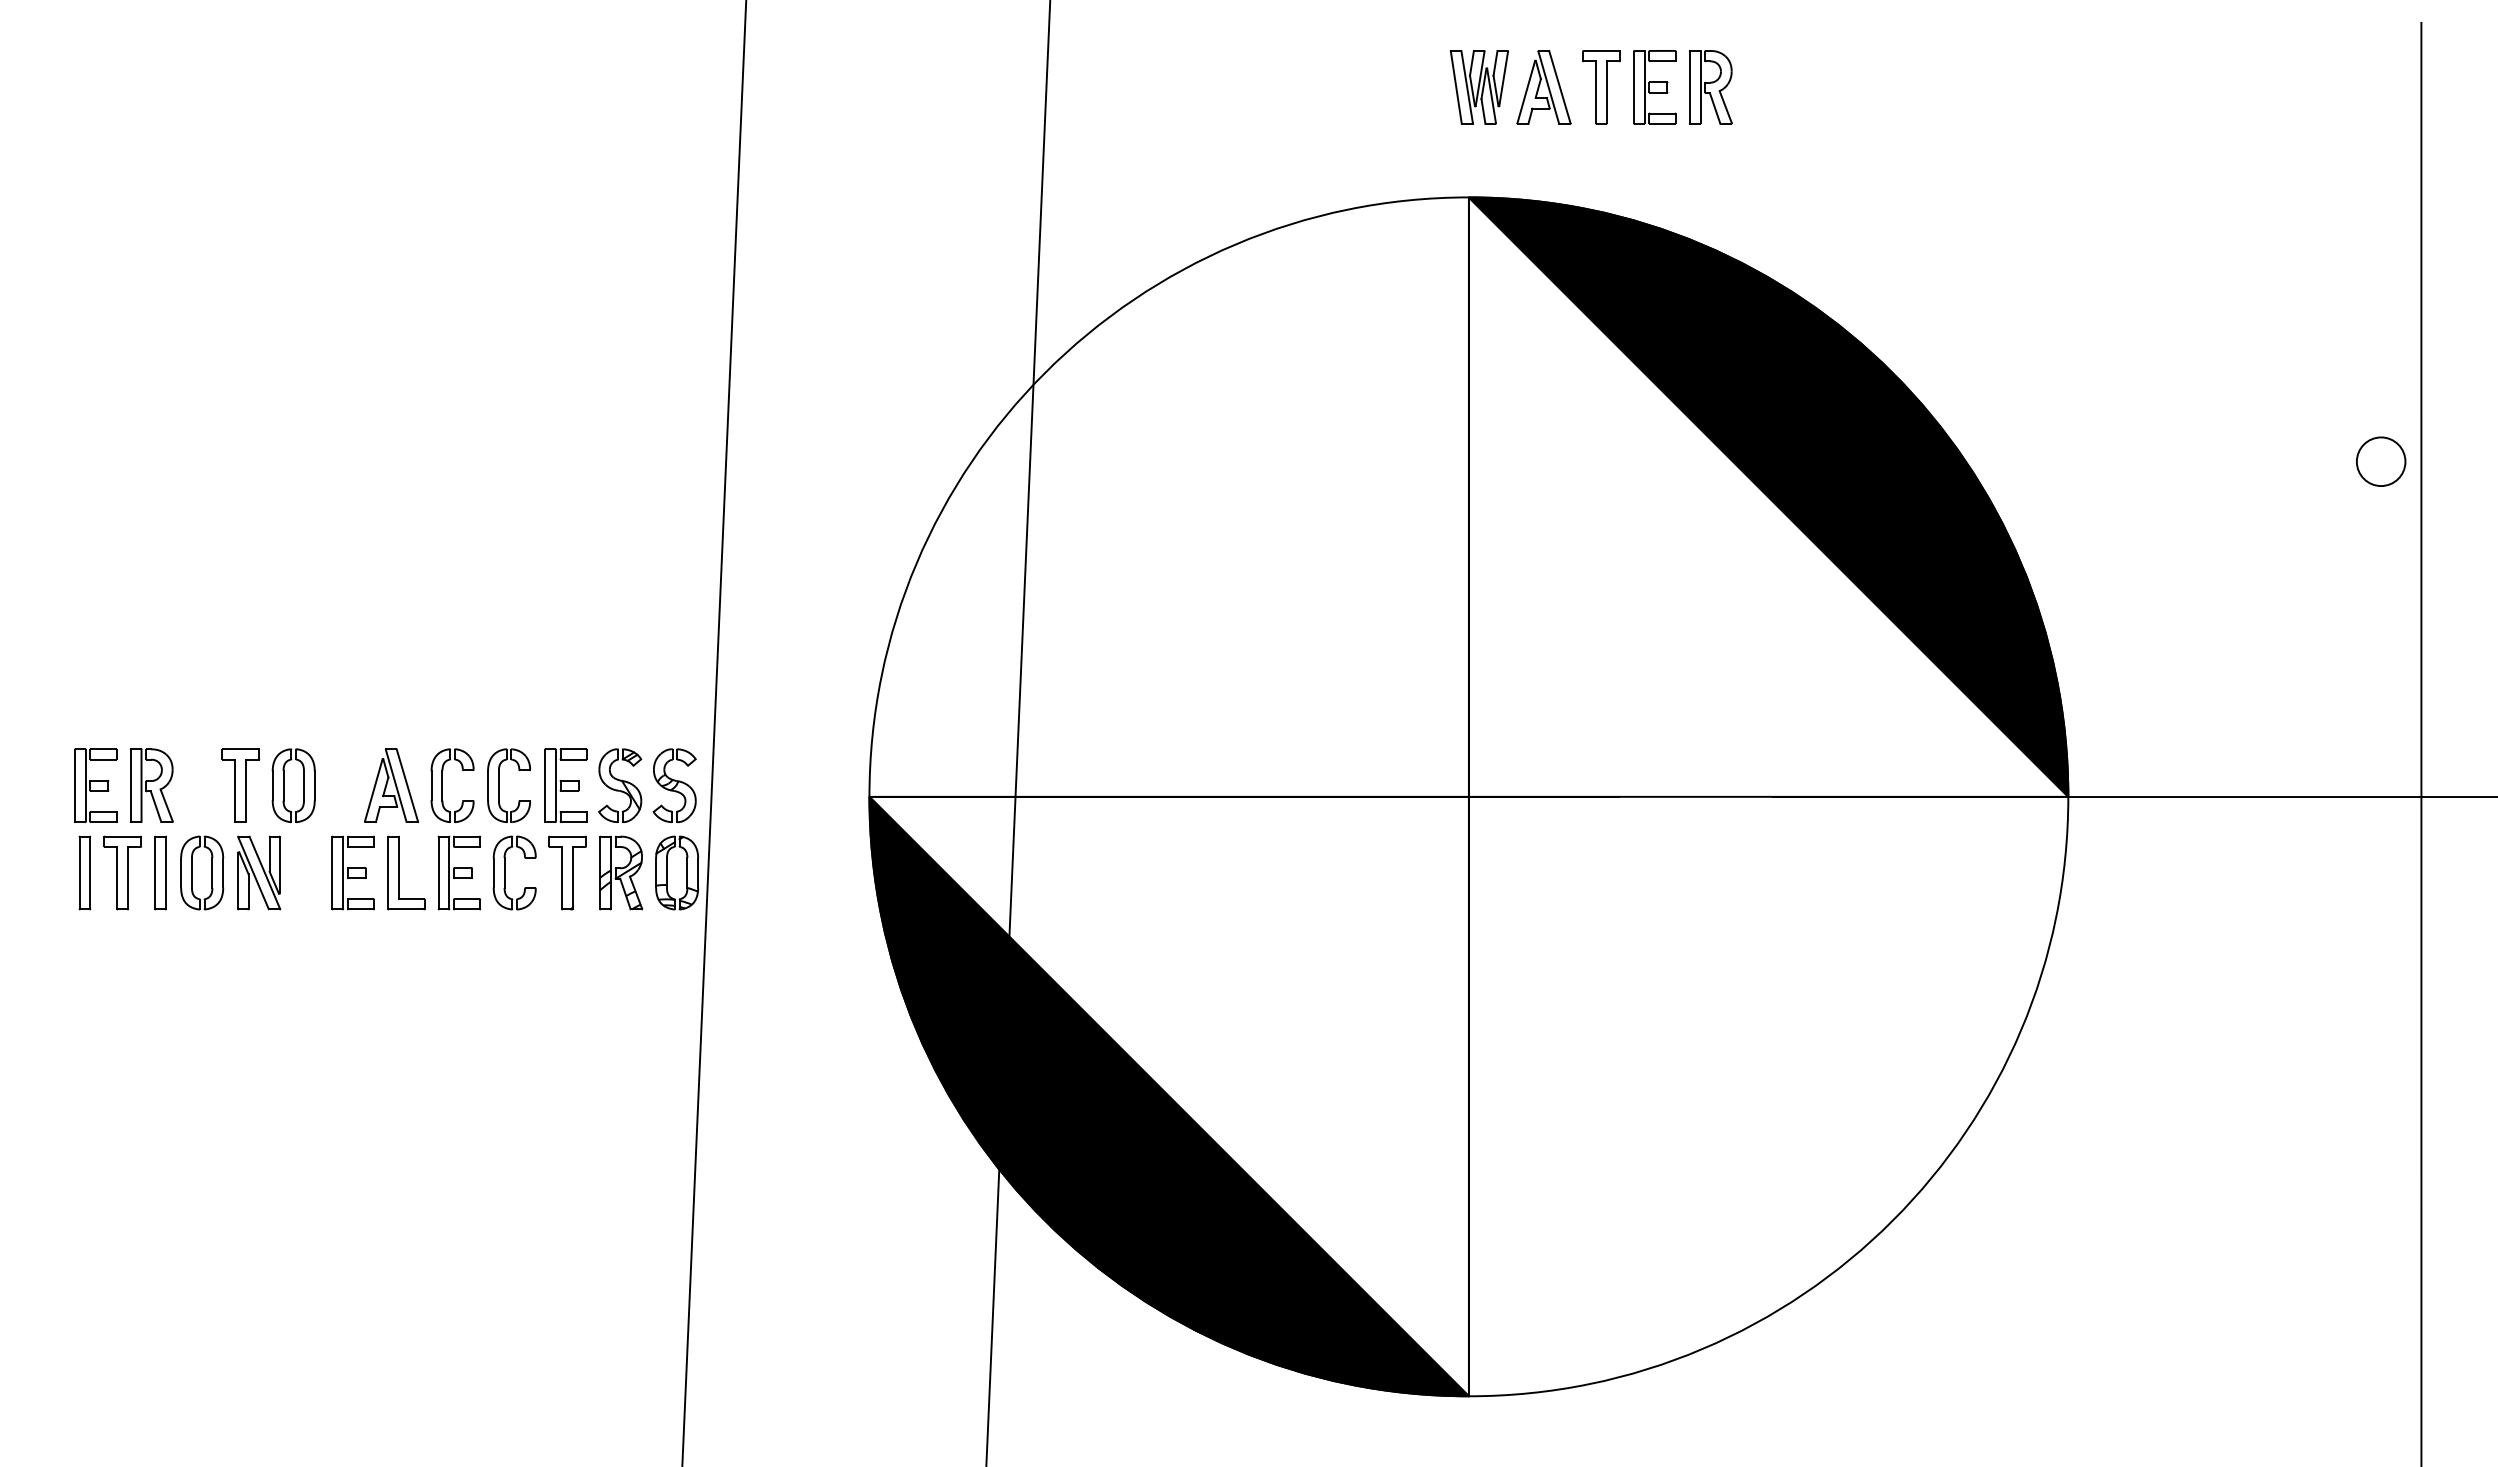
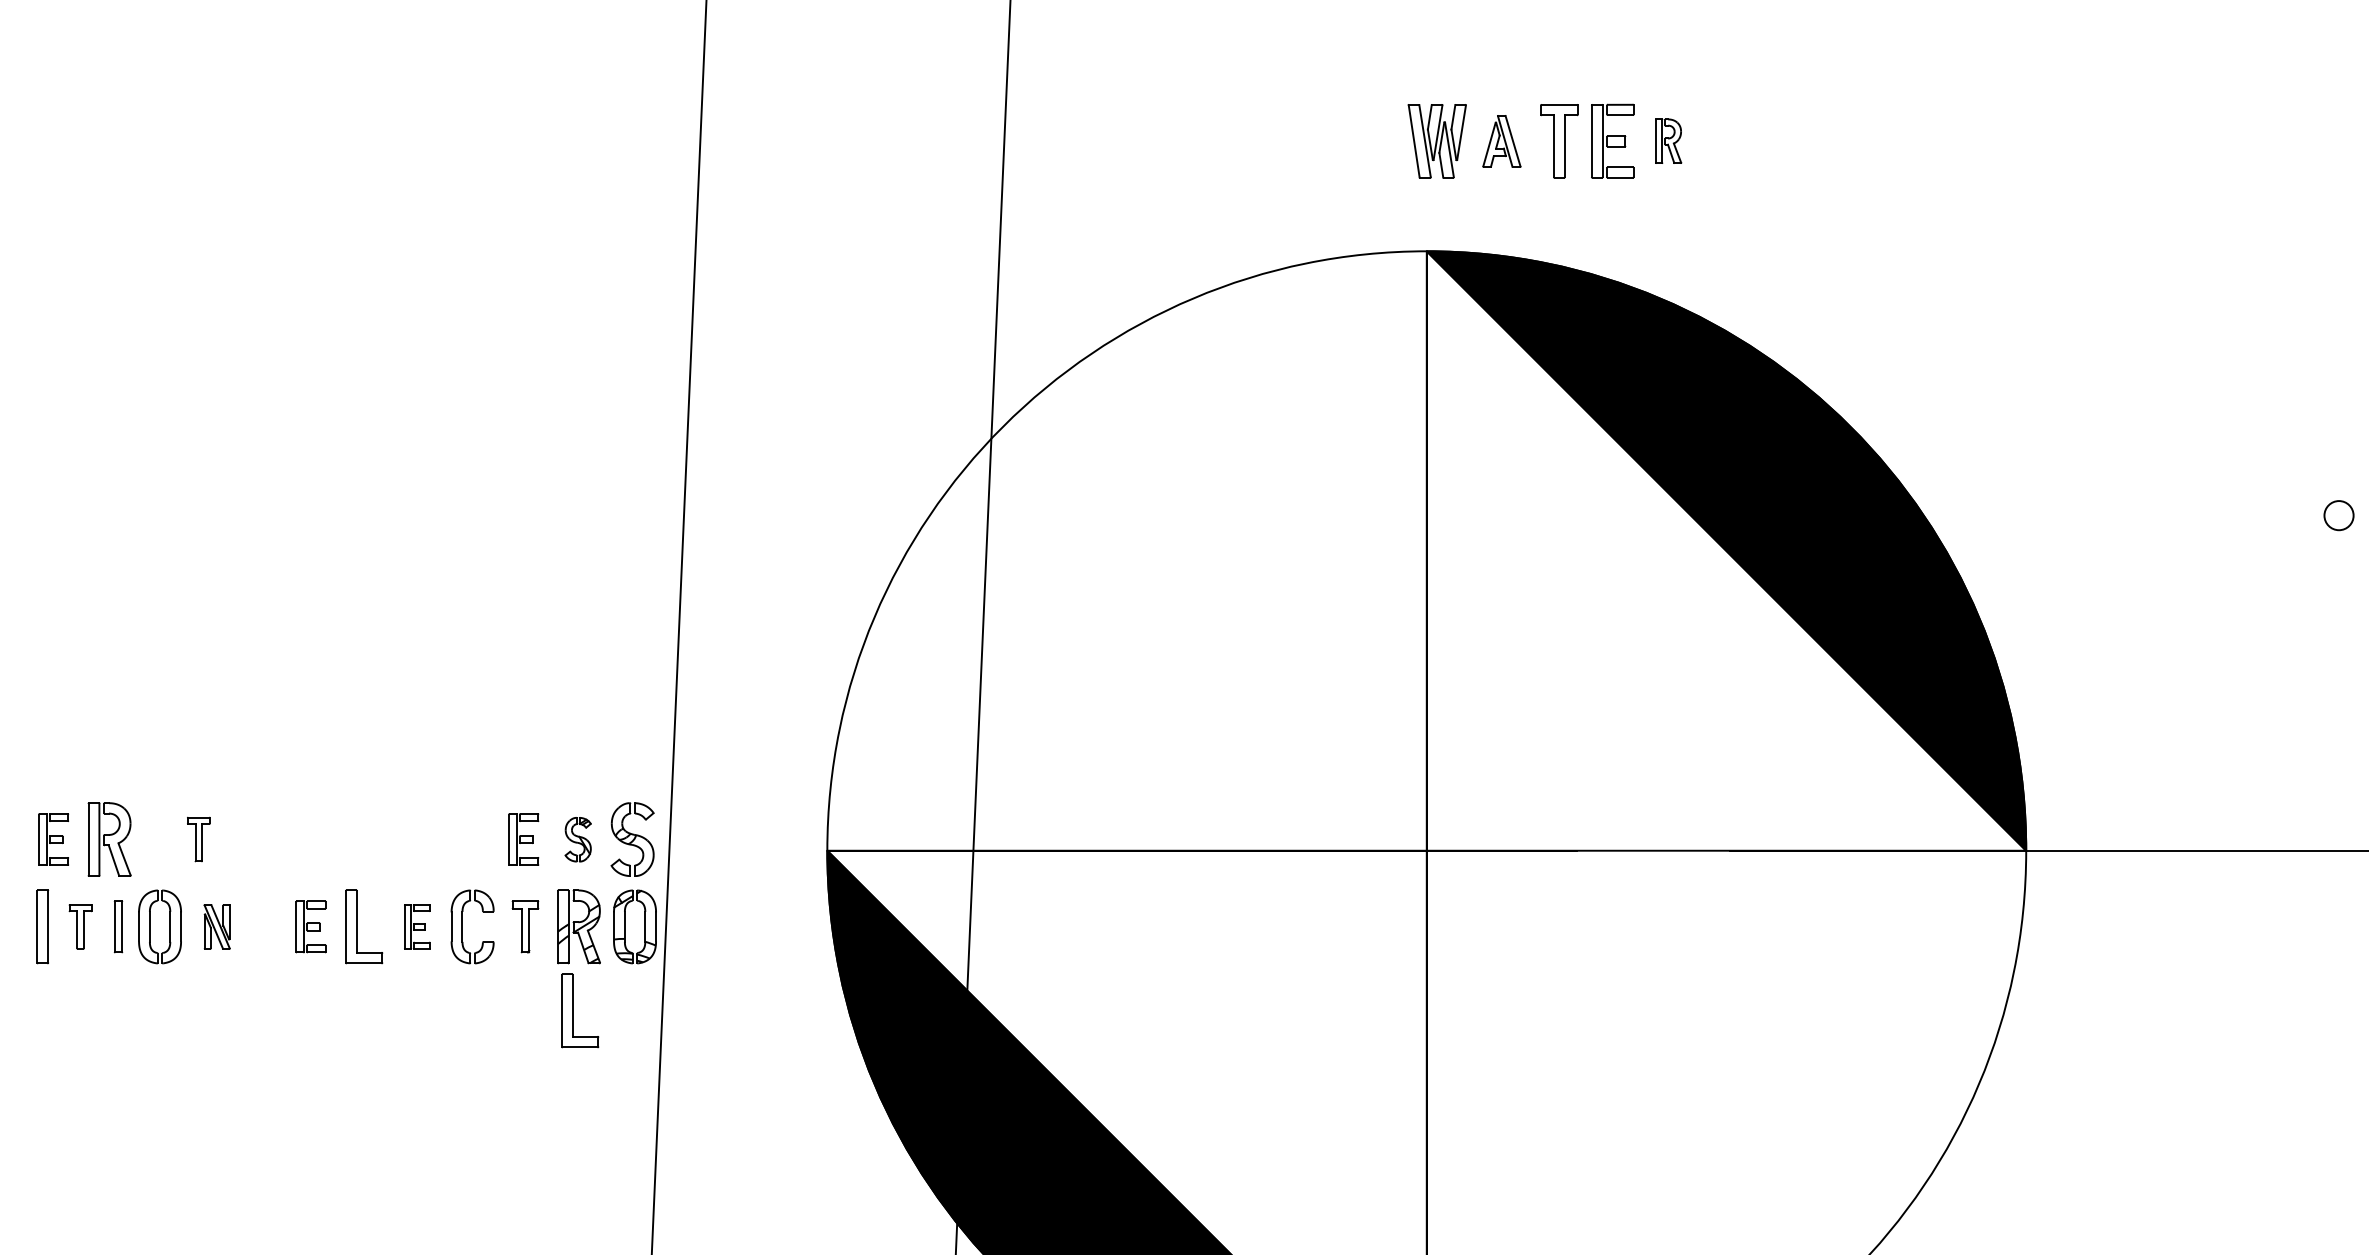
part: (1543, 87) -> (1501, 141), size x0.7
part: (1710, 87) -> (1668, 141), size x0.6
circle: (2380, 461) -> (2338, 515), size x0.6
part: (95, 785) -> (53, 839), size x0.7
part: (240, 785) -> (198, 839), size x0.6
part: (284, 785) -> (242, 839), removed
part: (391, 785) -> (349, 839), removed
part: (442, 785) -> (400, 839), removed
part: (499, 785) -> (457, 839), removed
part: (565, 785) -> (523, 839), size x0.7
part: (620, 785) -> (578, 839), size x0.6
part: (122, 872) -> (80, 926), size x0.6
part: (160, 872) -> (118, 926), size x0.7
part: (259, 872) -> (217, 926), size x0.6
part: (352, 872) -> (310, 926), size x0.7
part: (459, 872) -> (417, 926), size x0.6
part: (567, 872) -> (525, 926), size x0.7
part: (615, 956) -> (573, 1010), added

